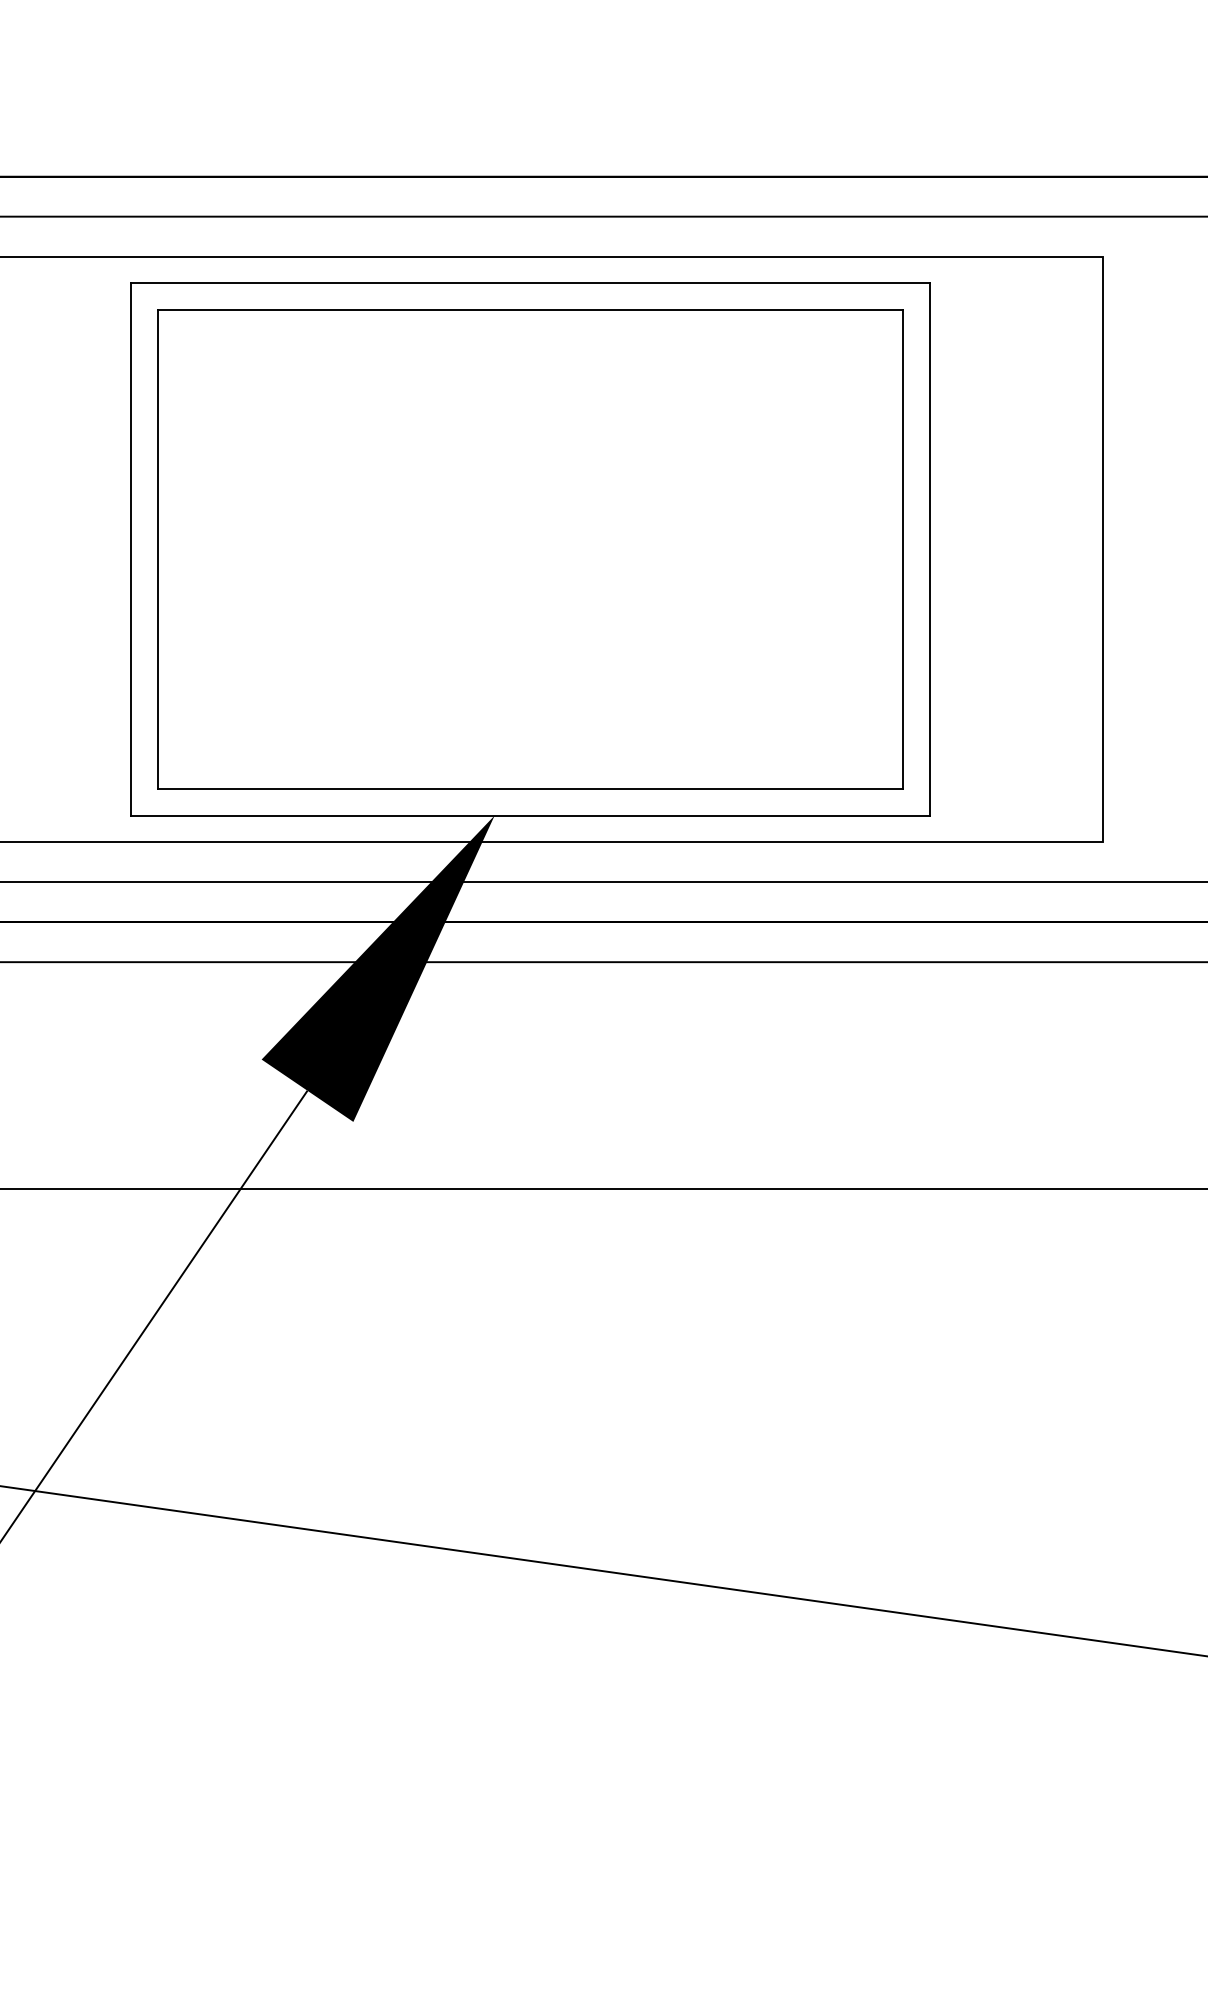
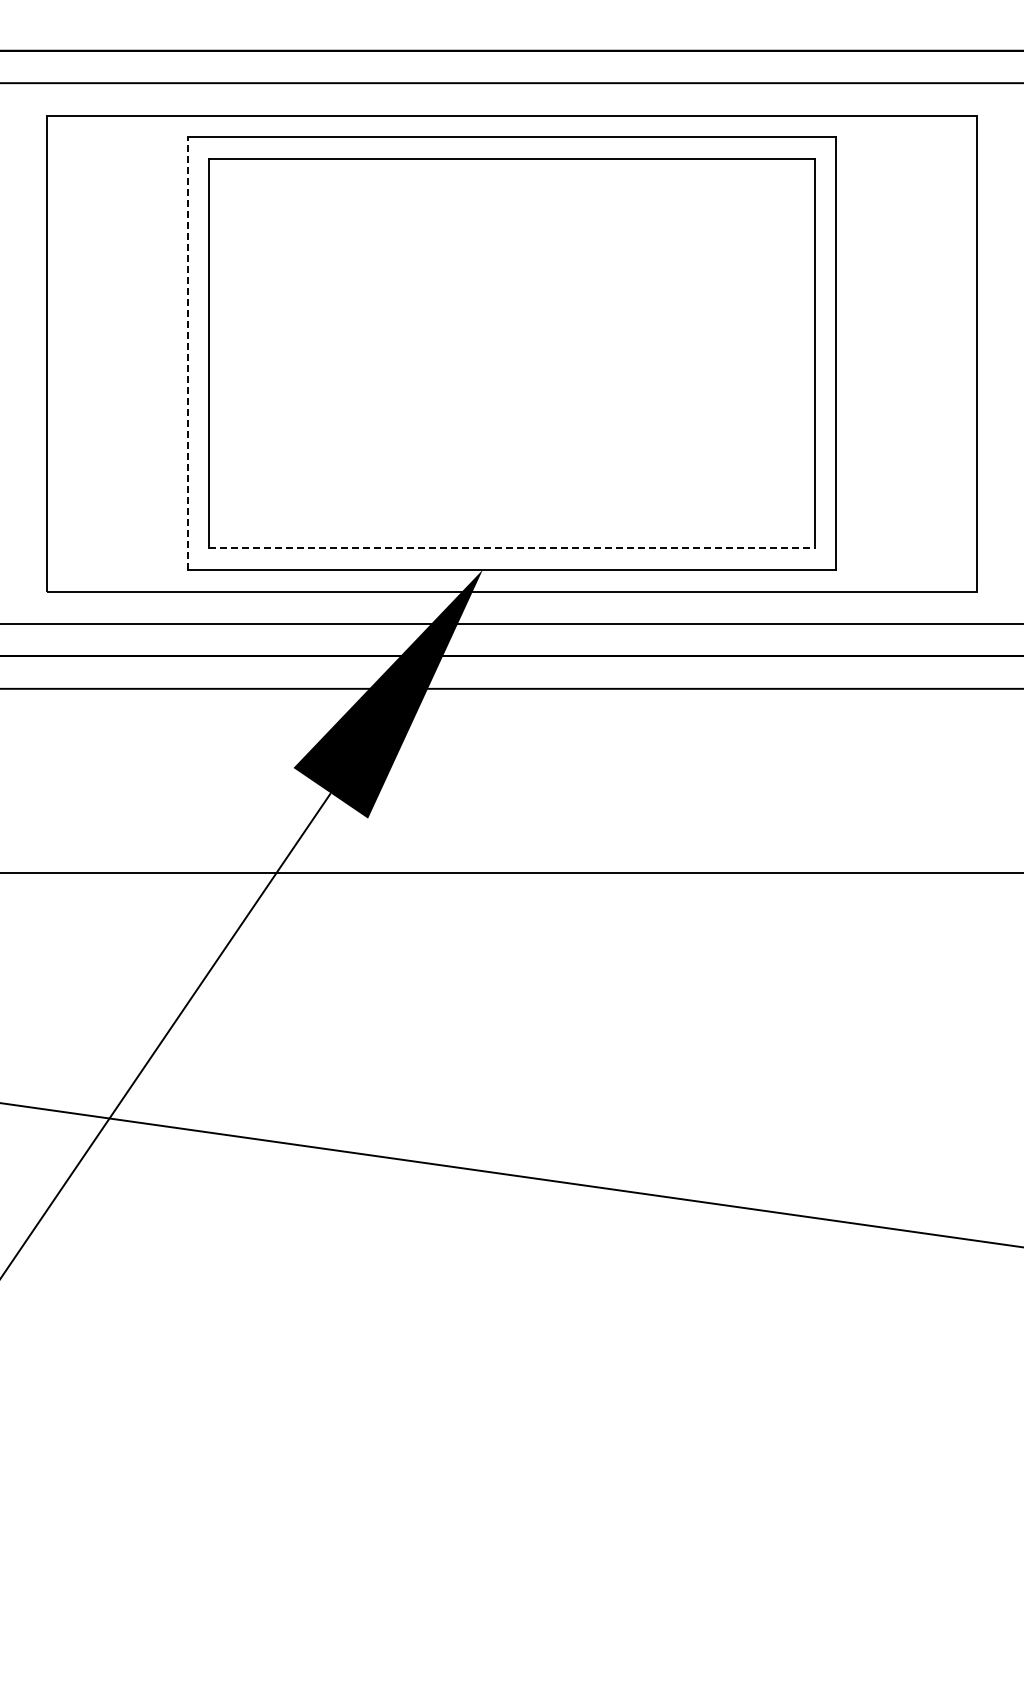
line: (131, 548) -> (187, 352), solid -> dashed
line: (531, 789) -> (512, 548), solid -> dashed

